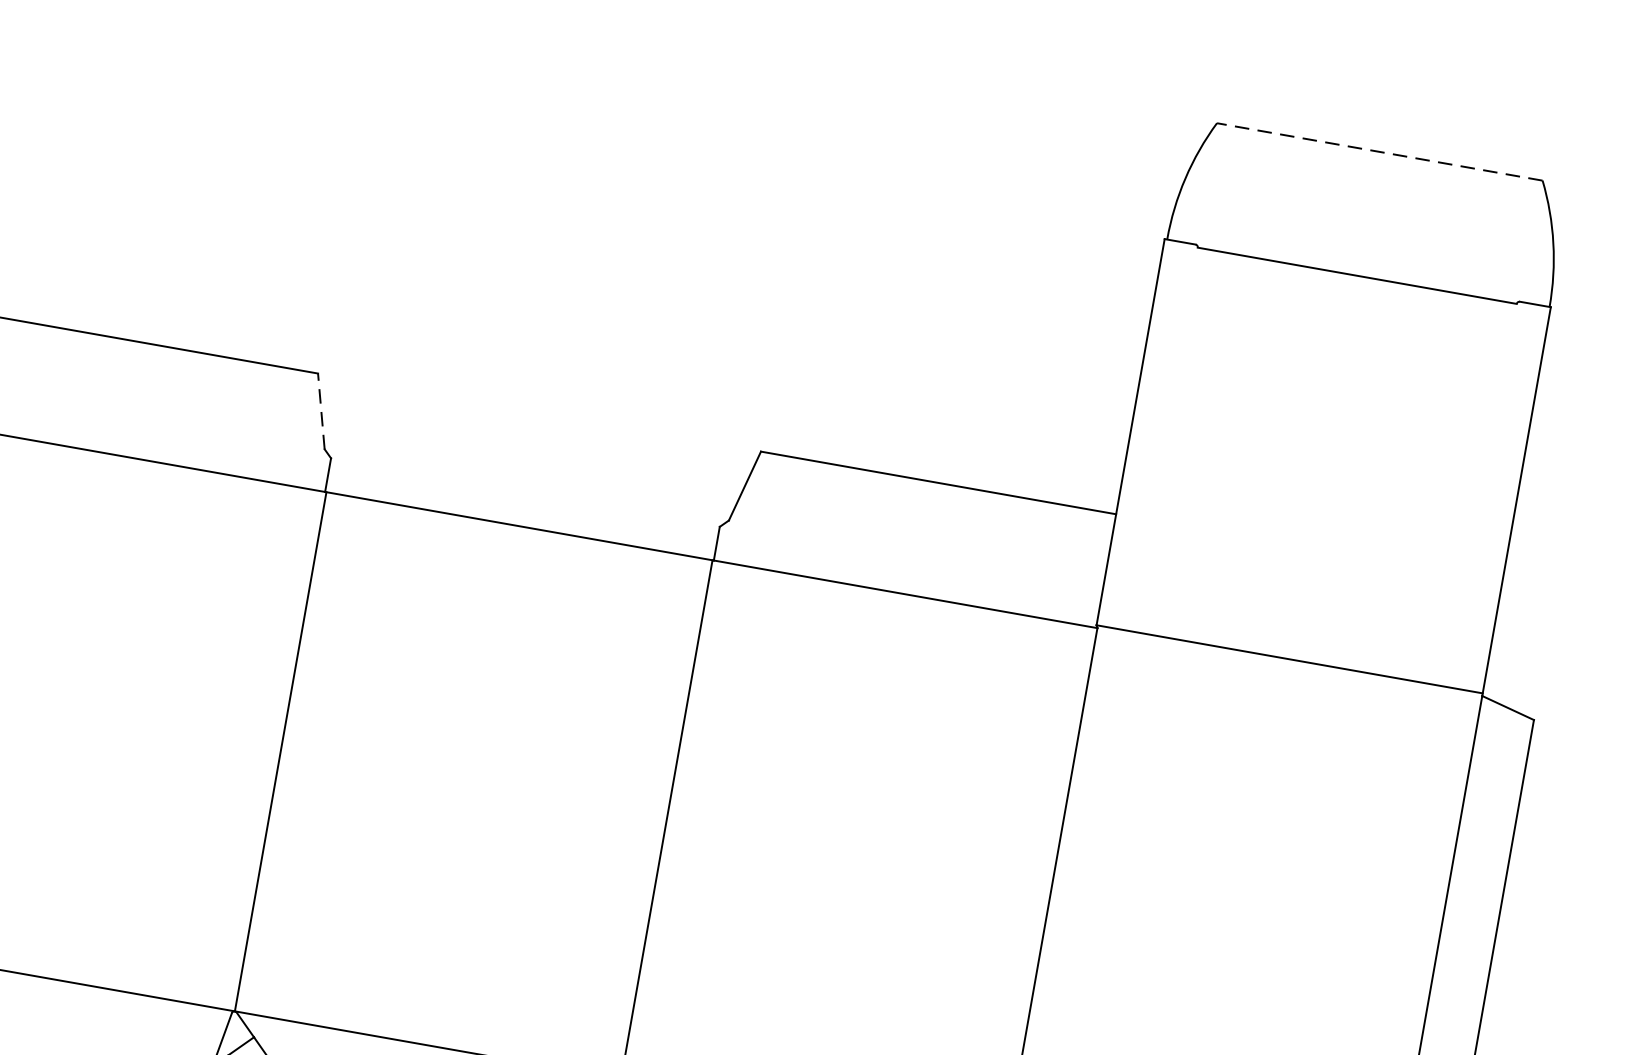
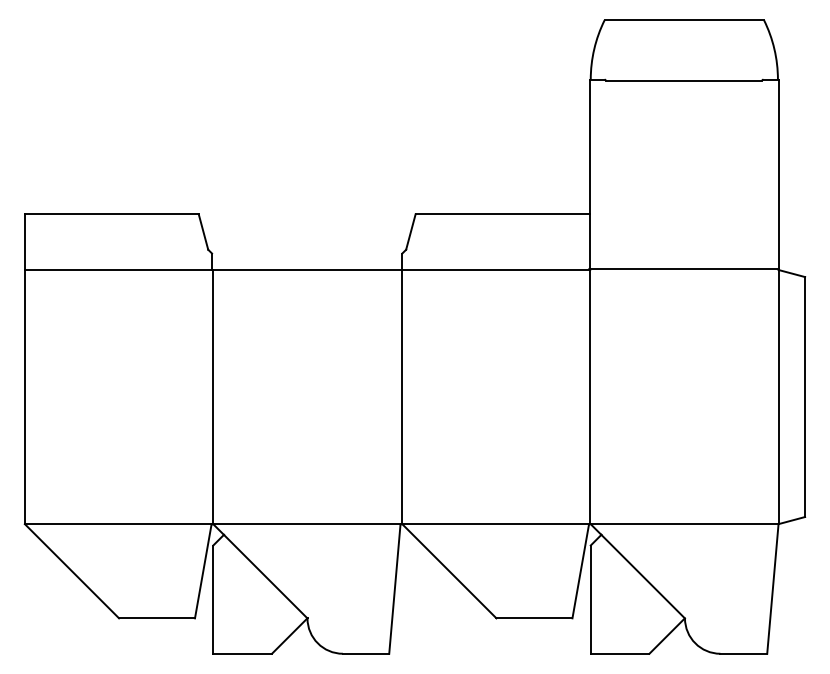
line: (1380, 152) -> (684, 20), dashed -> solid
line: (321, 410) -> (203, 231), dashed -> solid

